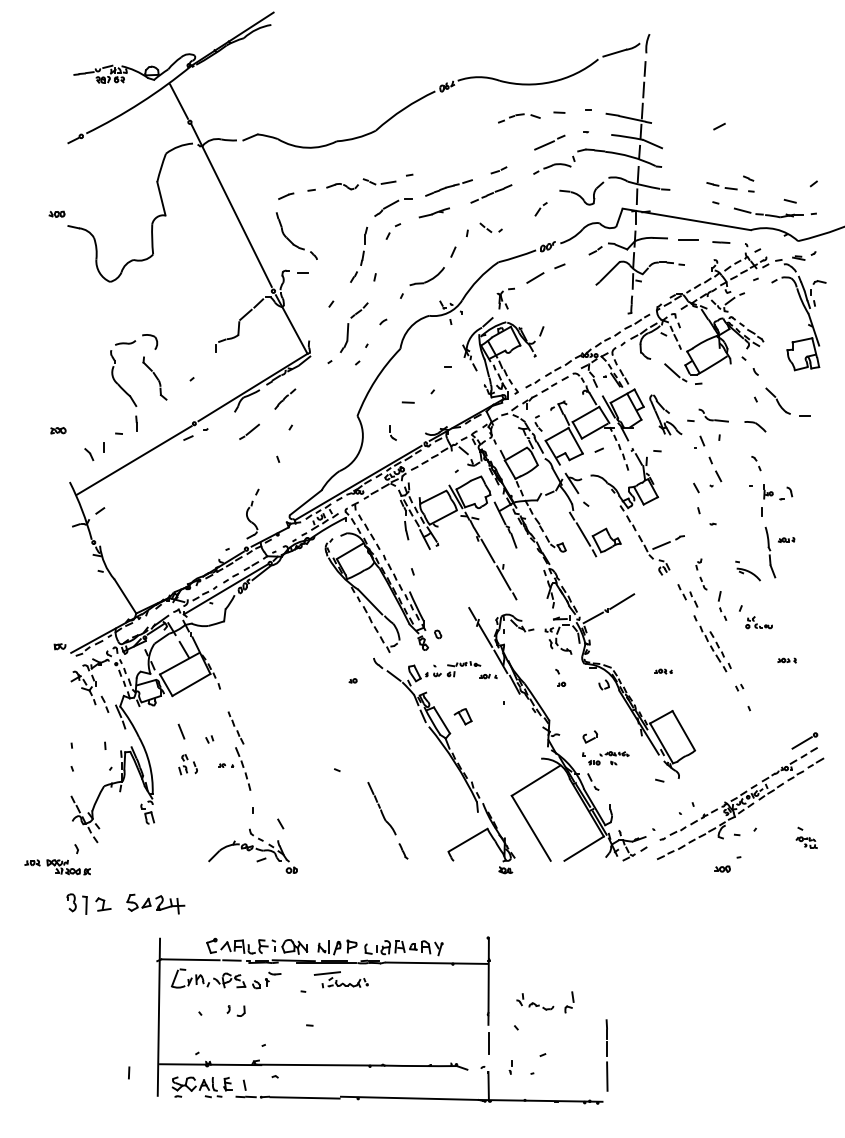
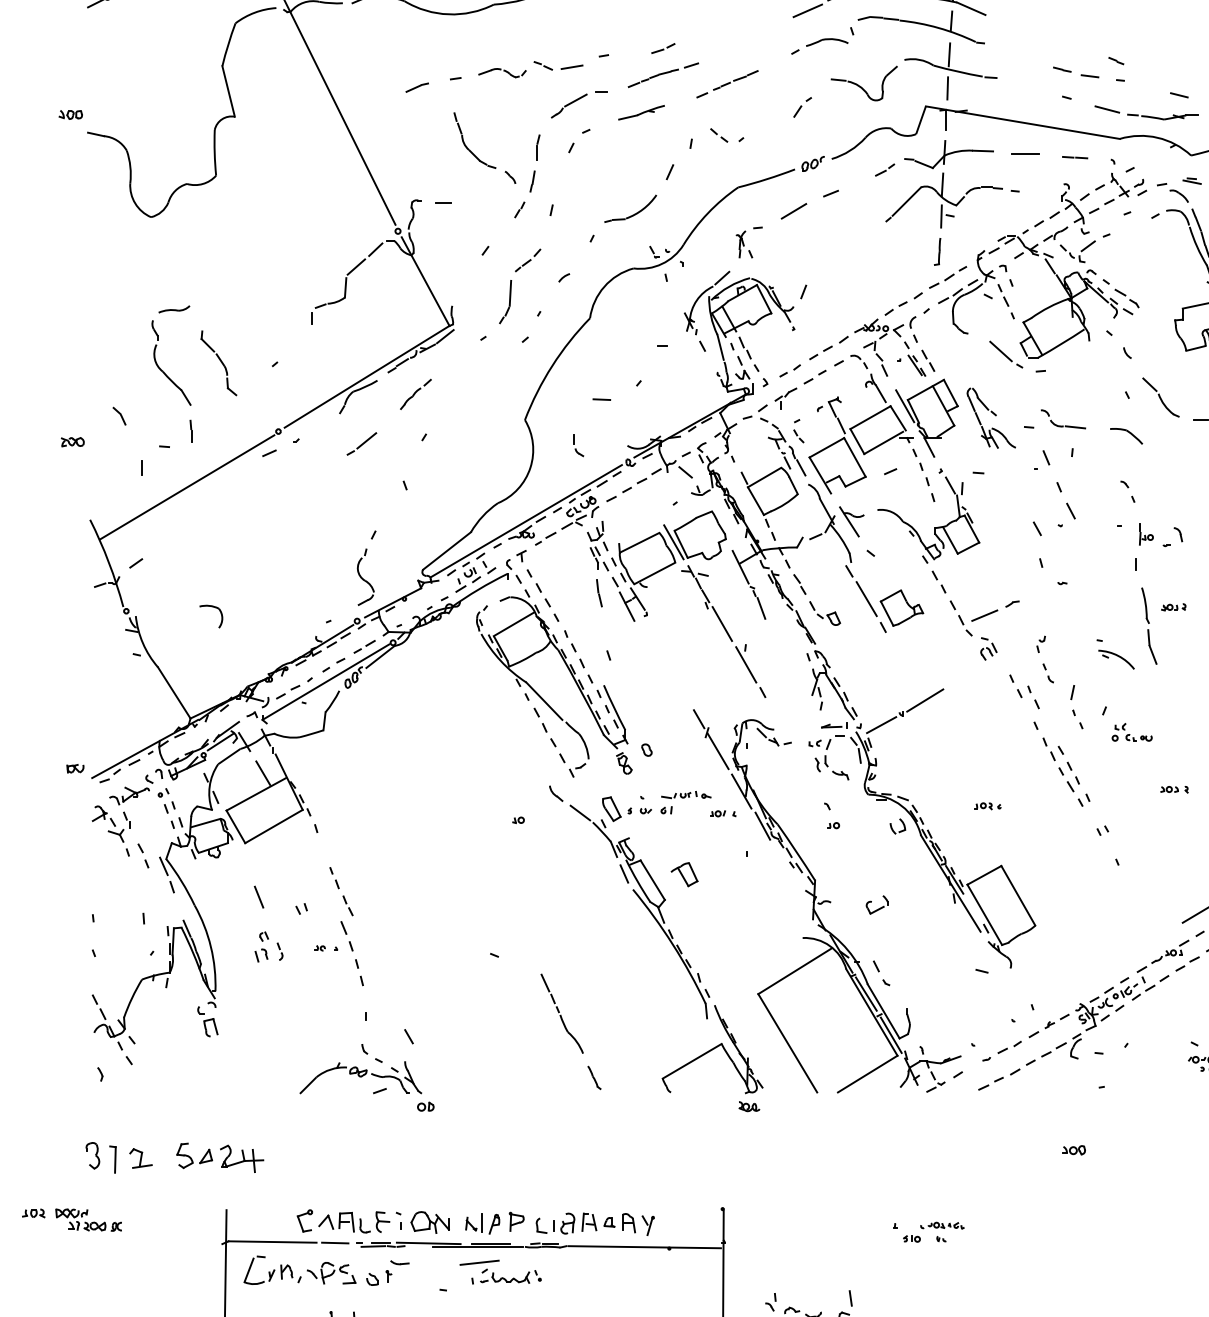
line: (498, 170) -> (662, 48), moved
part: (290, 240) -> (475, 154), moved
part: (150, 341) -> (212, 615), moved
part: (89, 454) -> (119, 416), moved
part: (605, 758) -> (928, 1232), moved
part: (57, 867) -> (71, 1220), moved
part: (722, 868) -> (1073, 1149), moved

